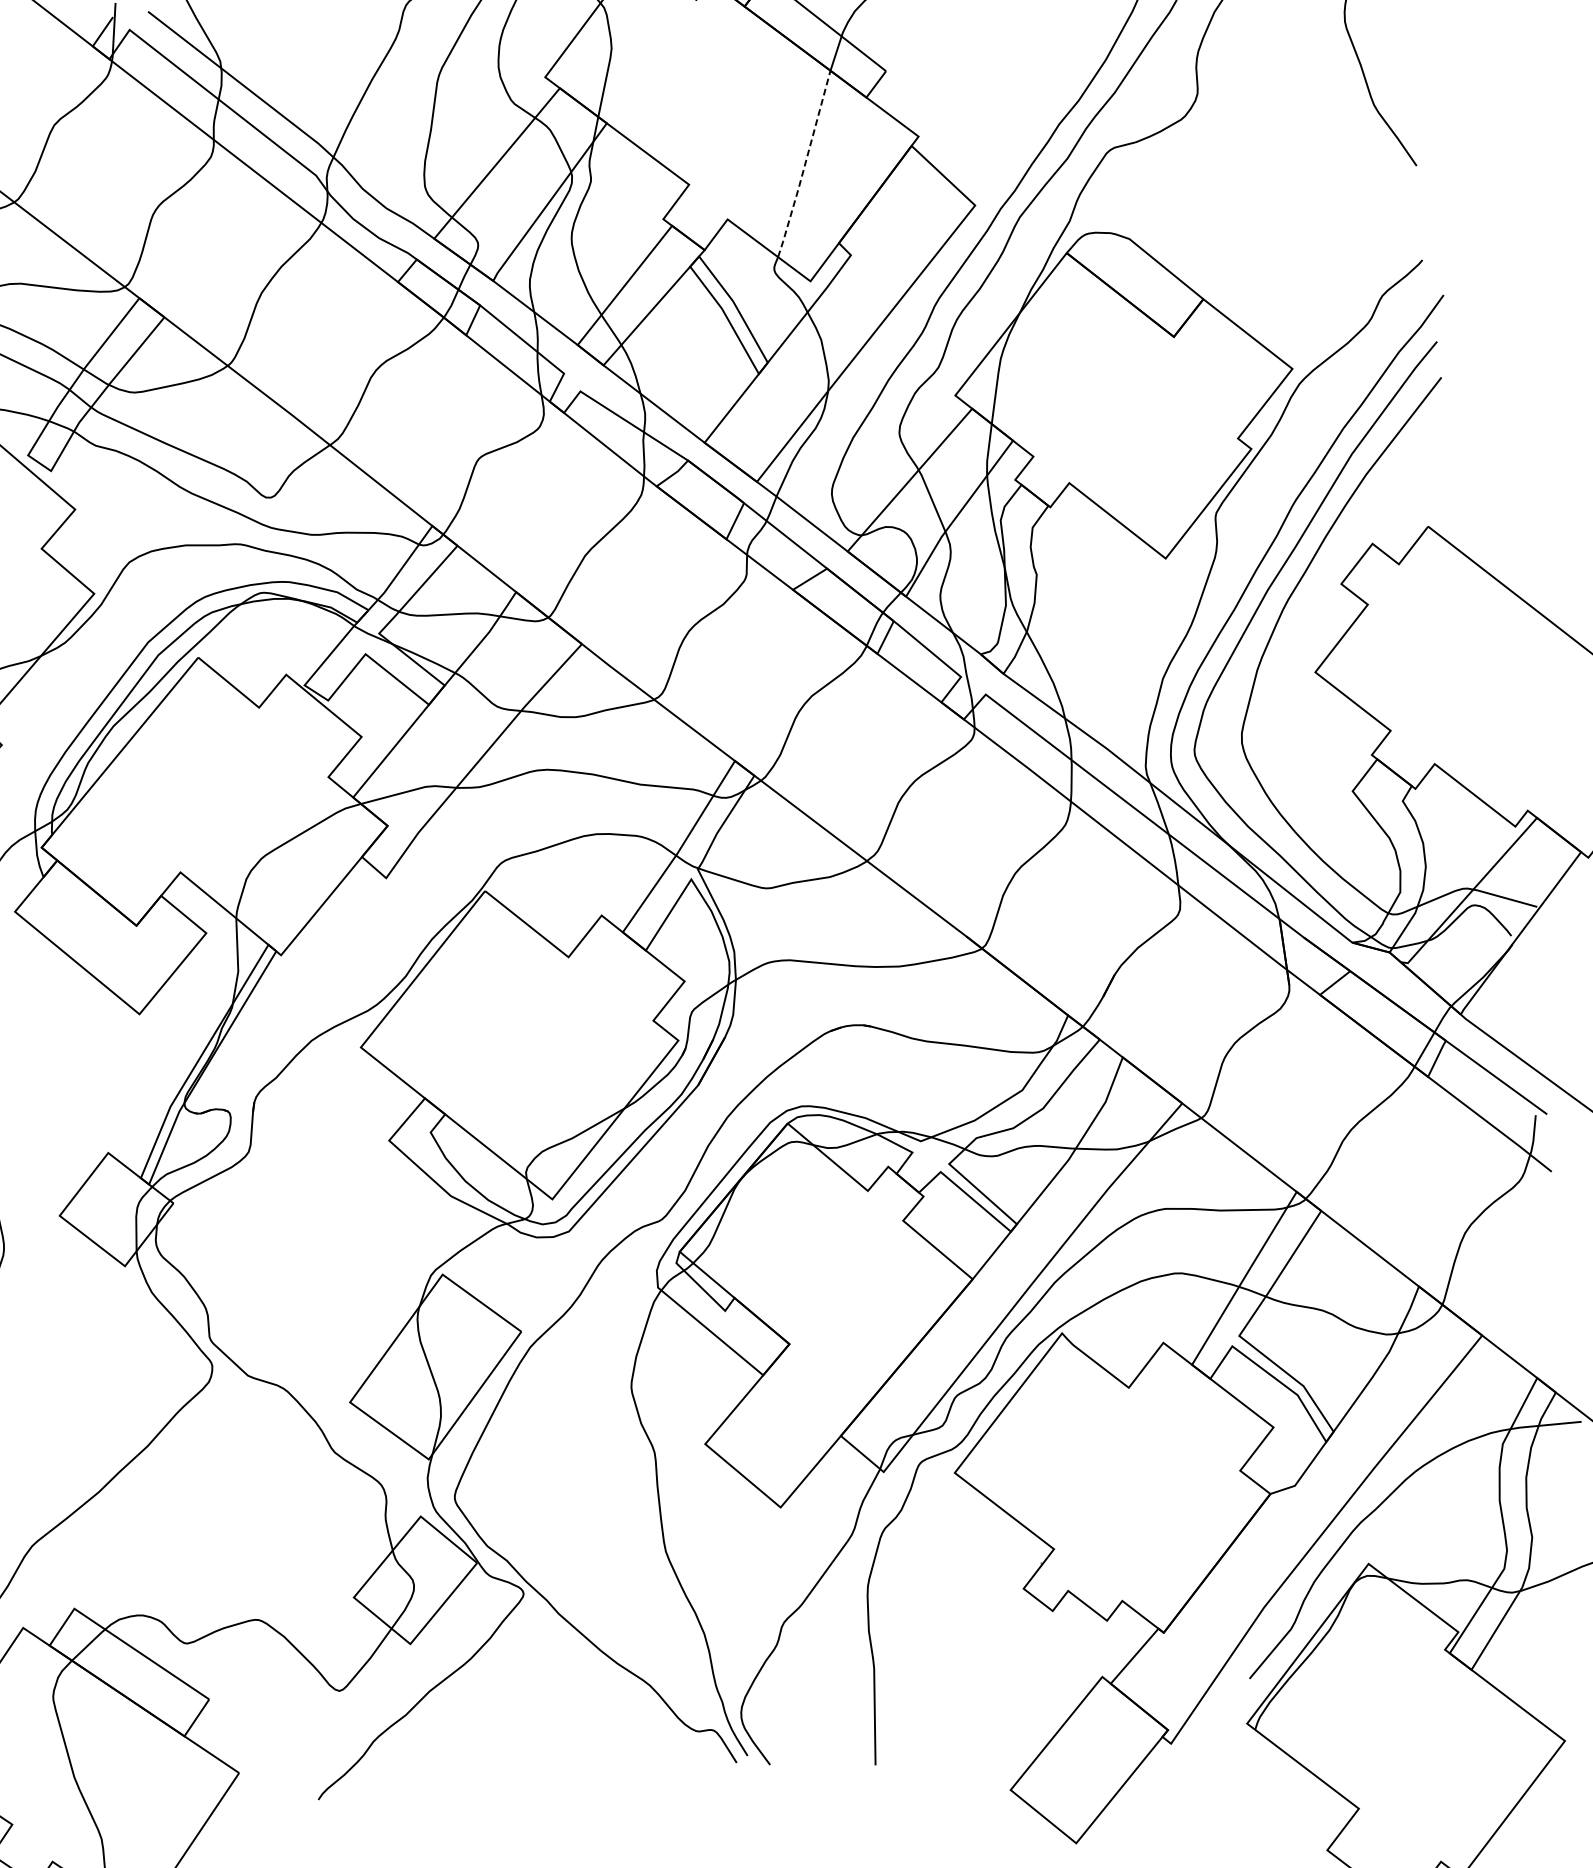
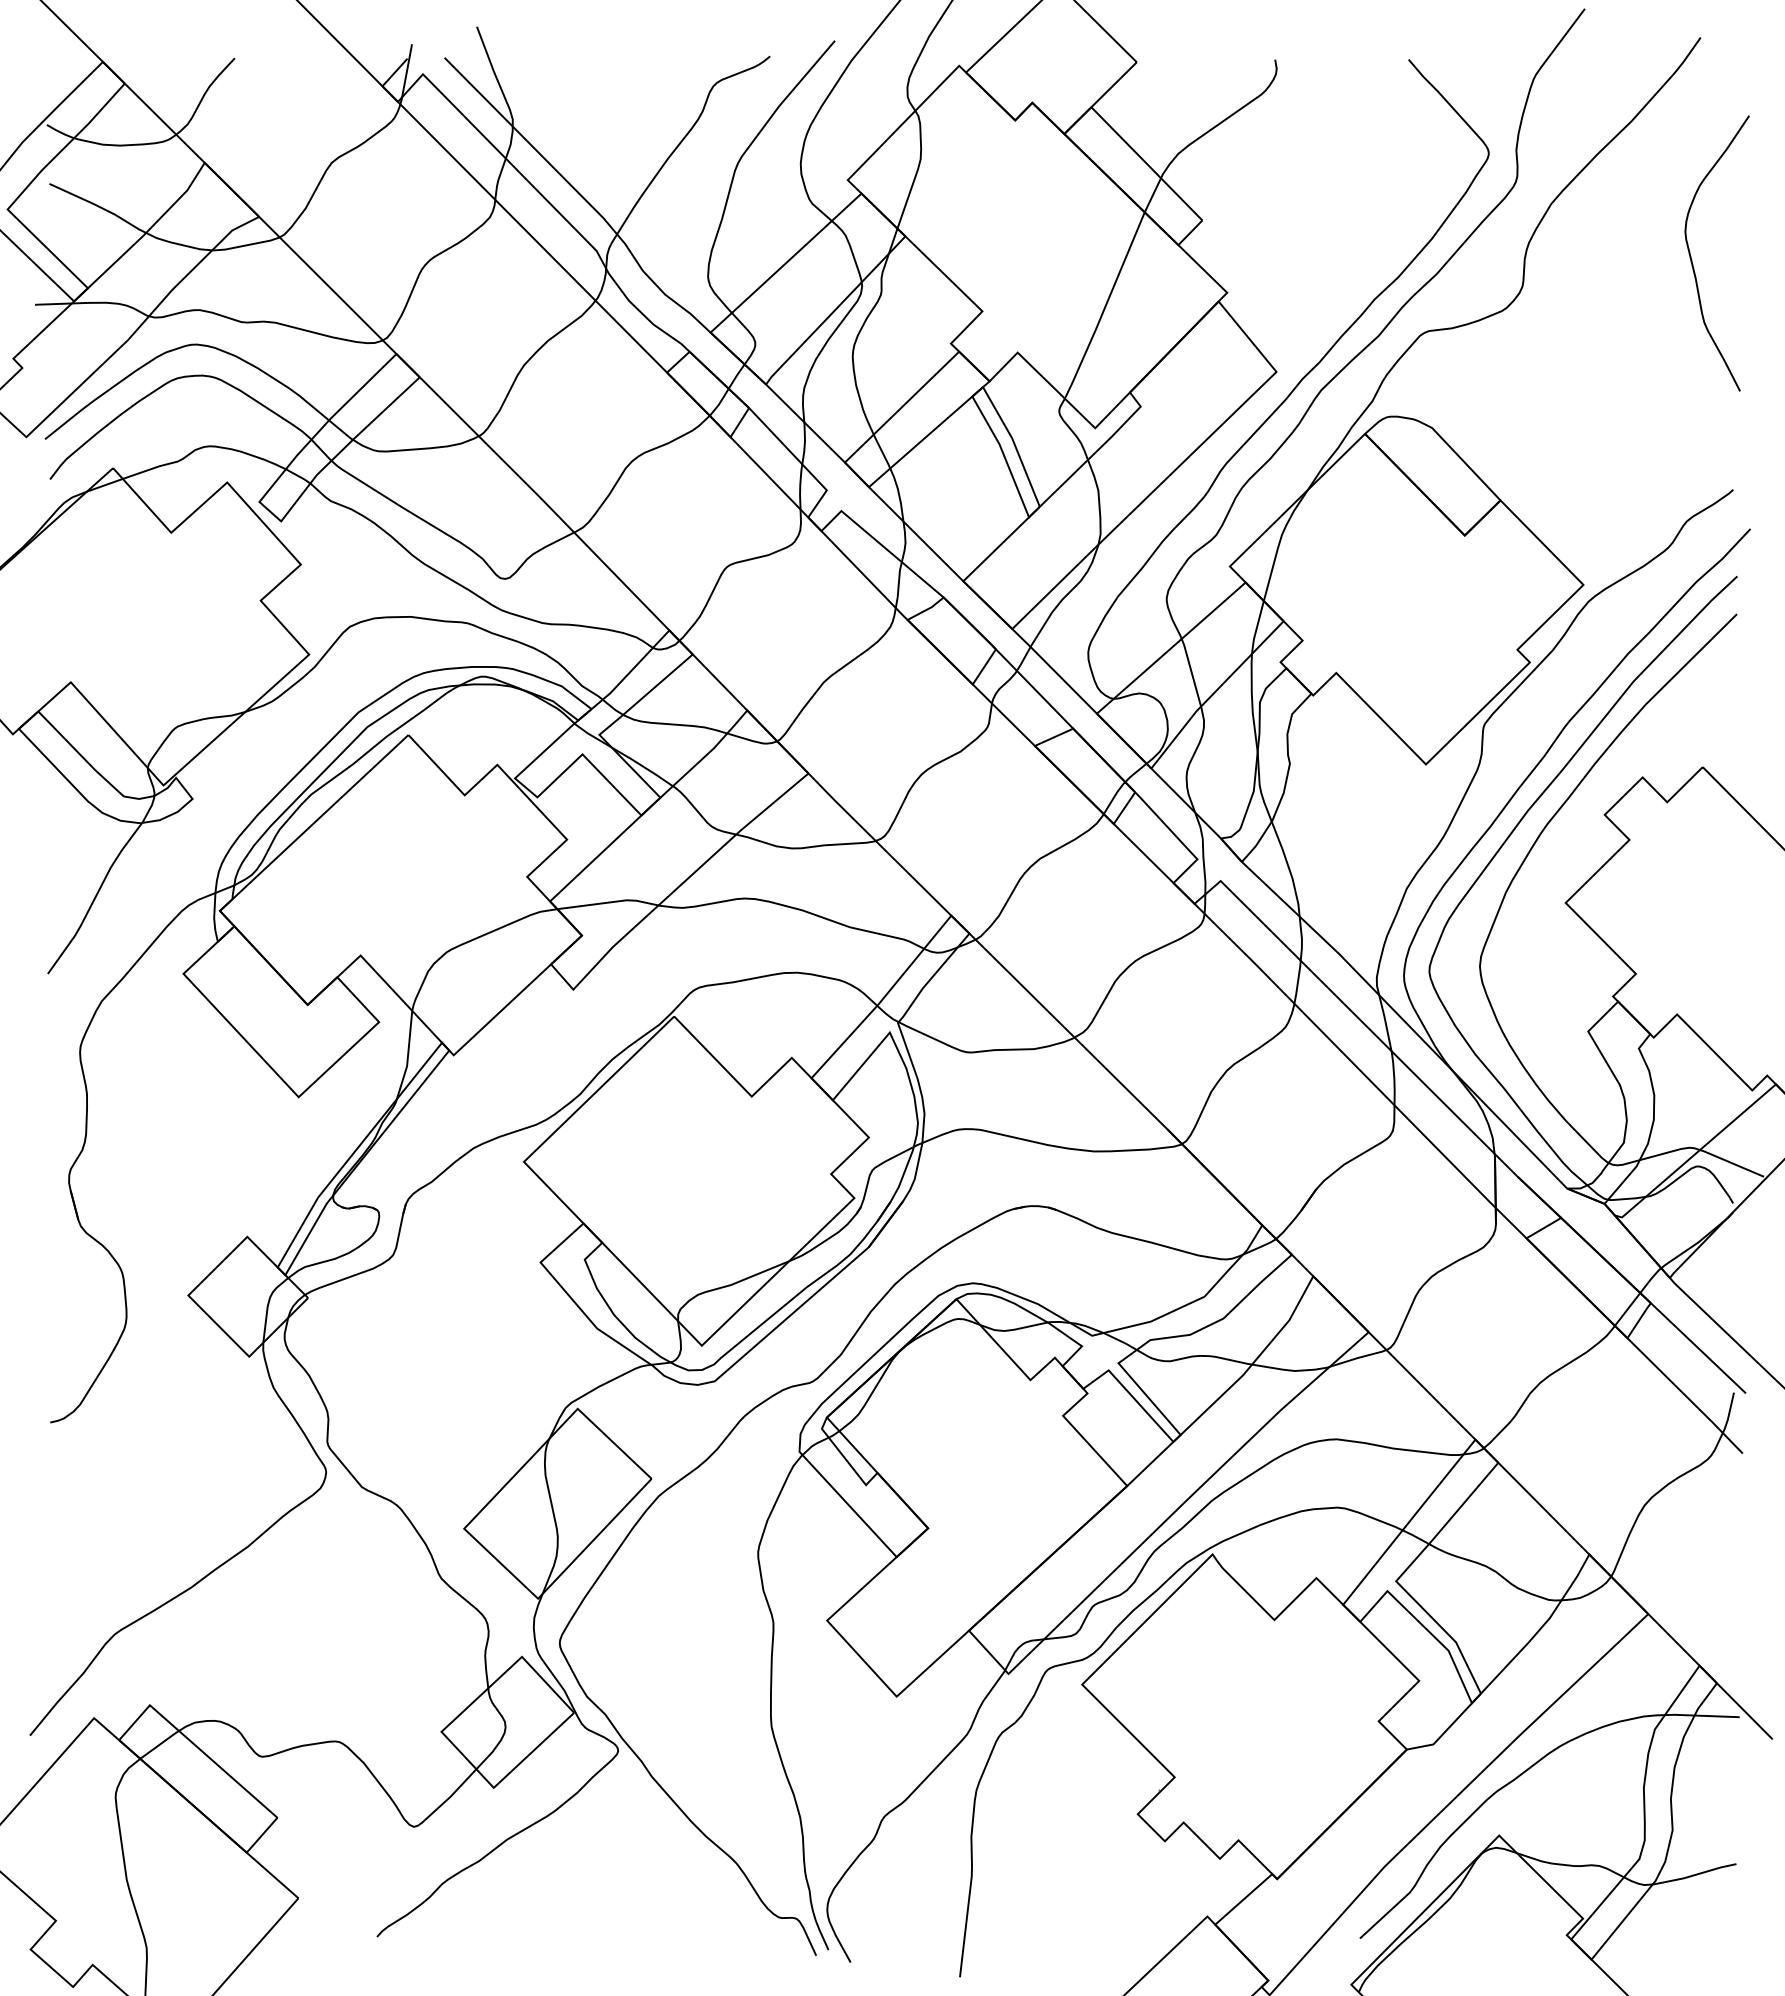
line: (805, 165) -> (1105, 307), dashed -> solid

